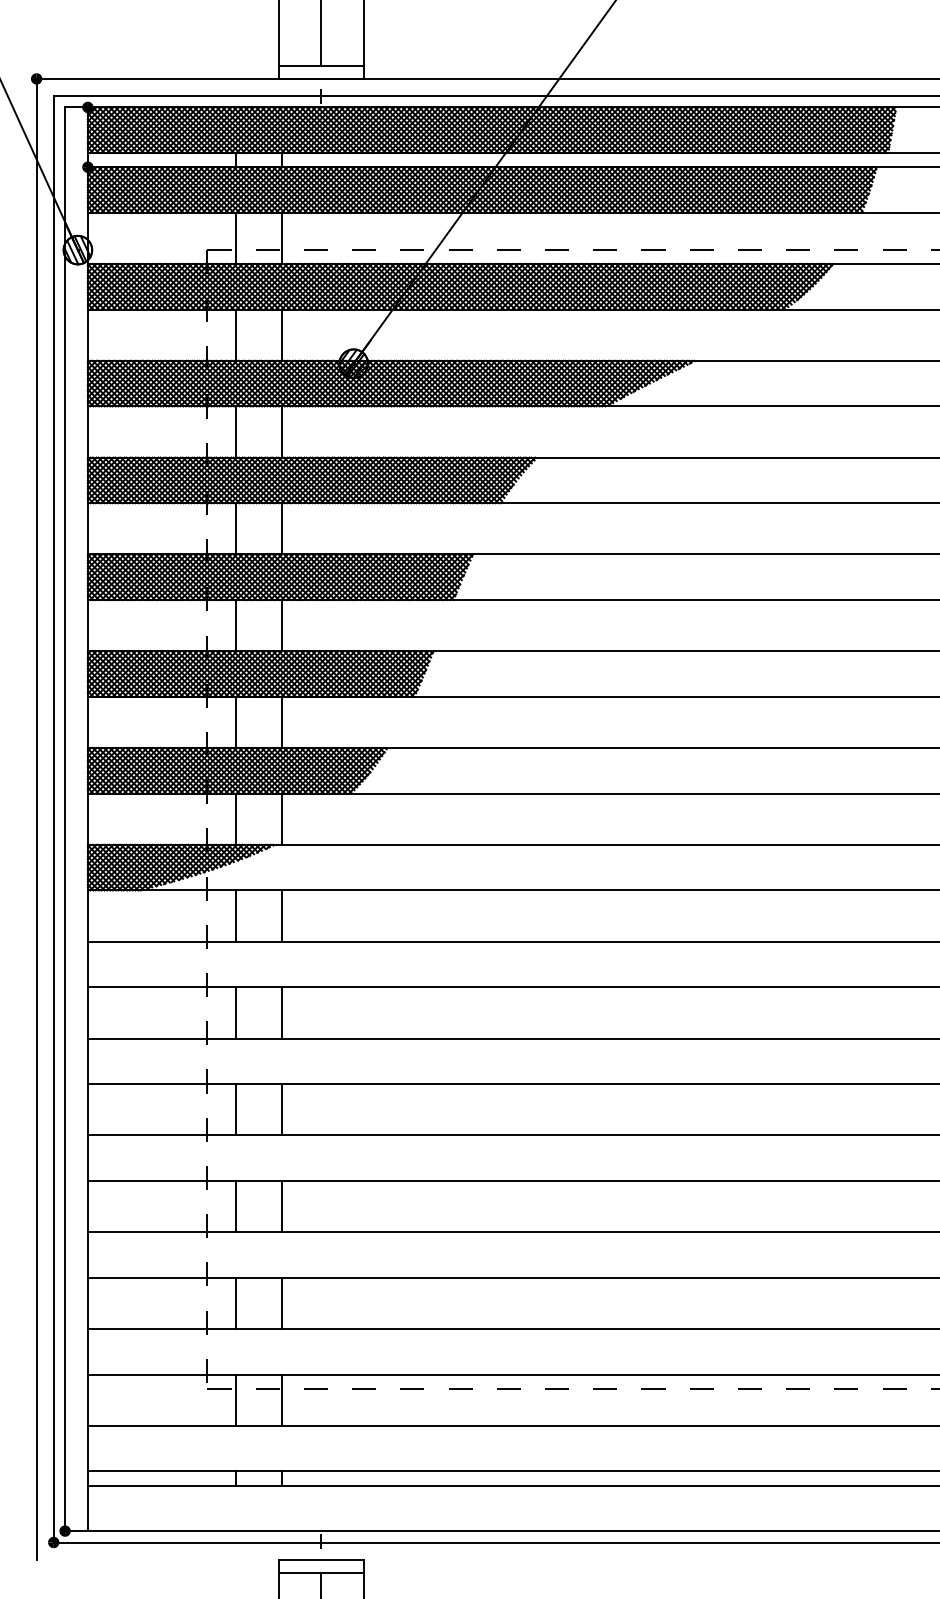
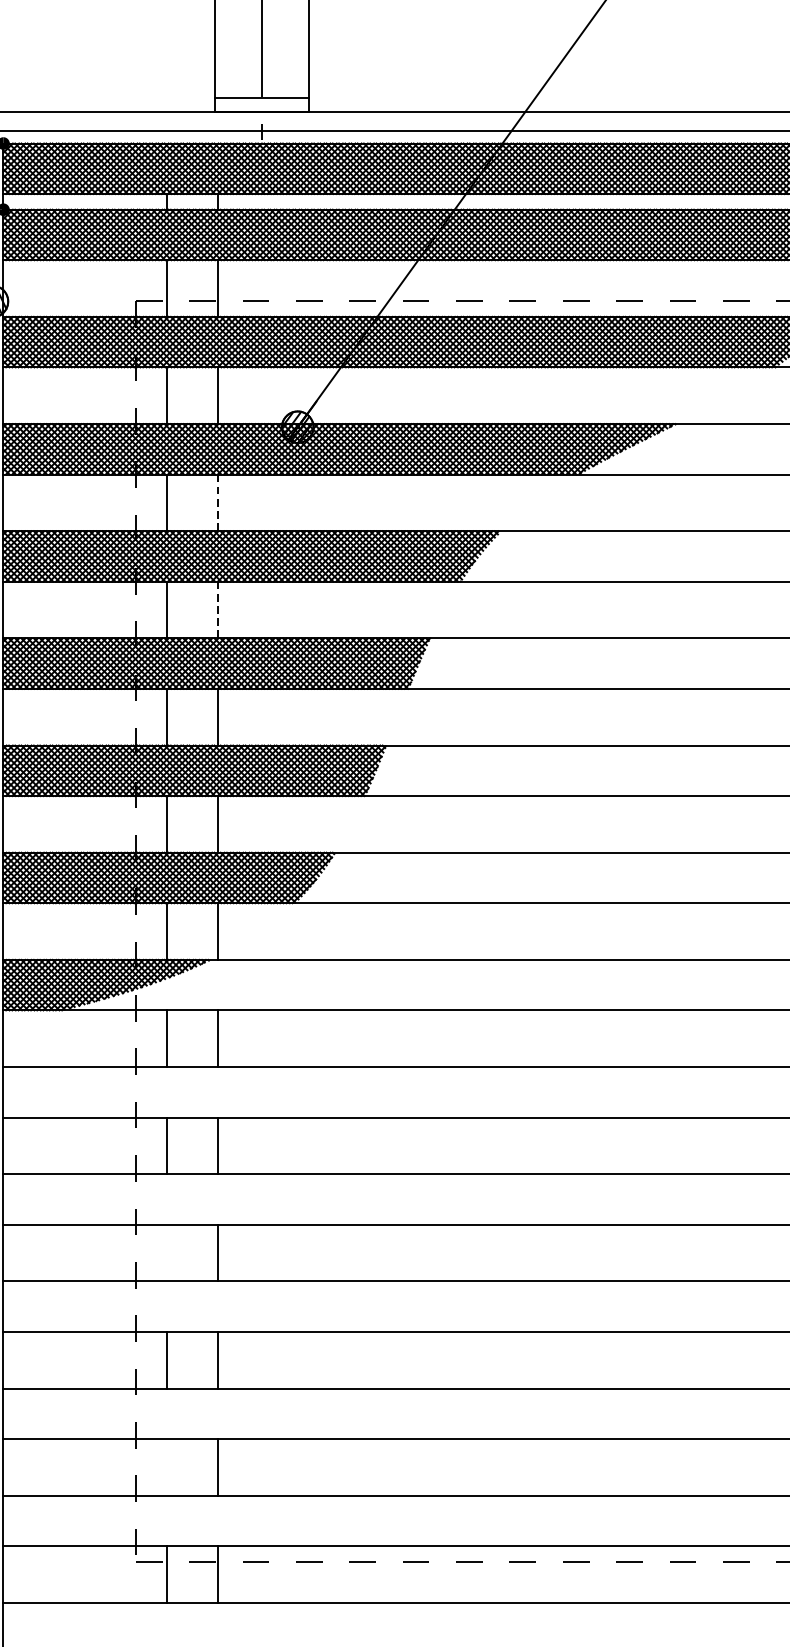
line: (281, 432) -> (217, 503), solid -> dashed
line: (281, 528) -> (217, 609), solid -> dashed
line: (235, 1109) -> (166, 1252), removed
line: (235, 1302) -> (166, 1466), removed

